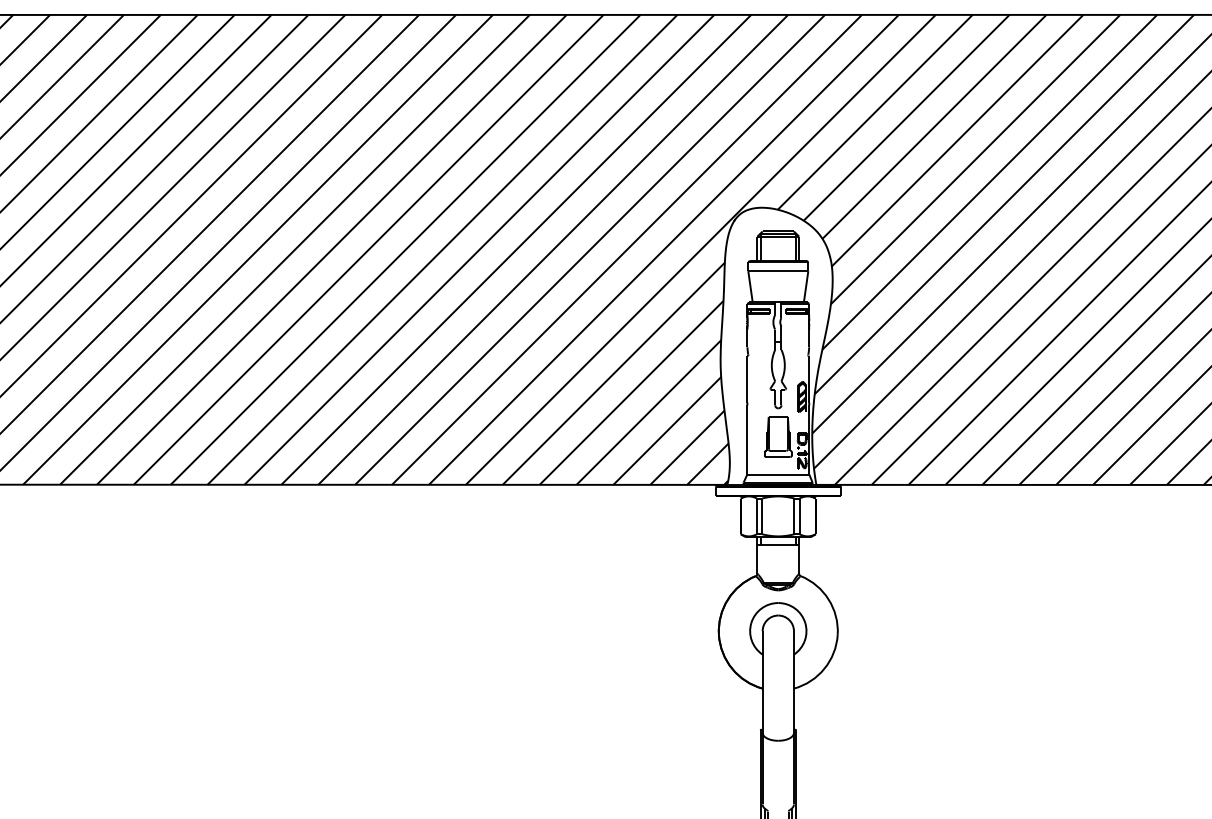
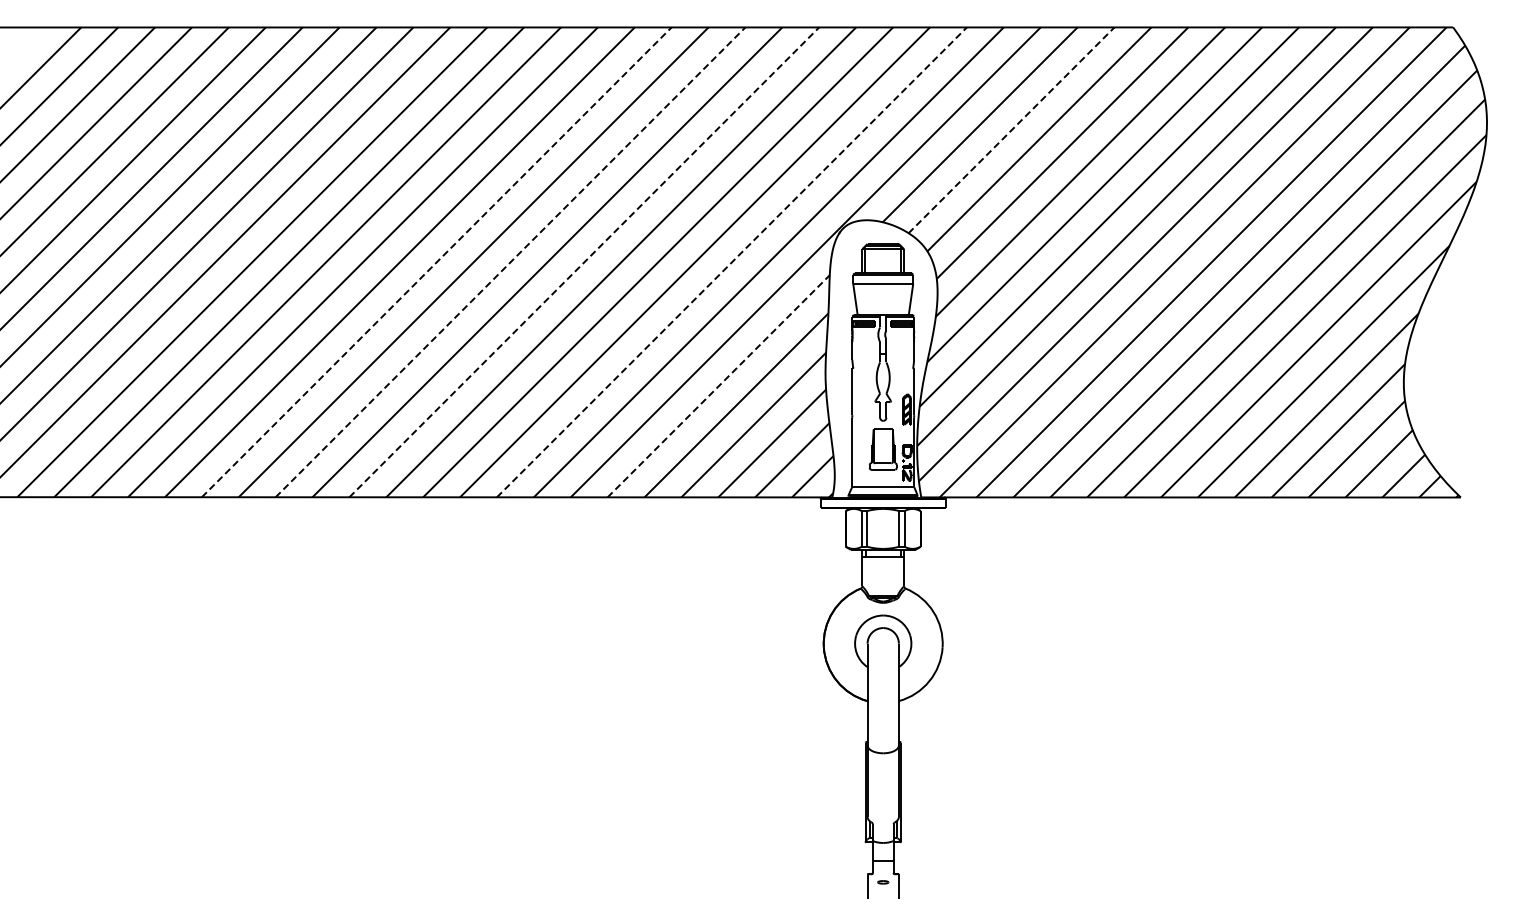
line: (906, 117) -> (1011, 130), solid -> dashed
line: (332, 248) -> (437, 261), solid -> dashed
line: (405, 248) -> (510, 261), solid -> dashed
line: (479, 249) -> (584, 262), solid -> dashed
line: (627, 249) -> (732, 262), solid -> dashed
line: (614, 372) -> (719, 385), solid -> dashed

